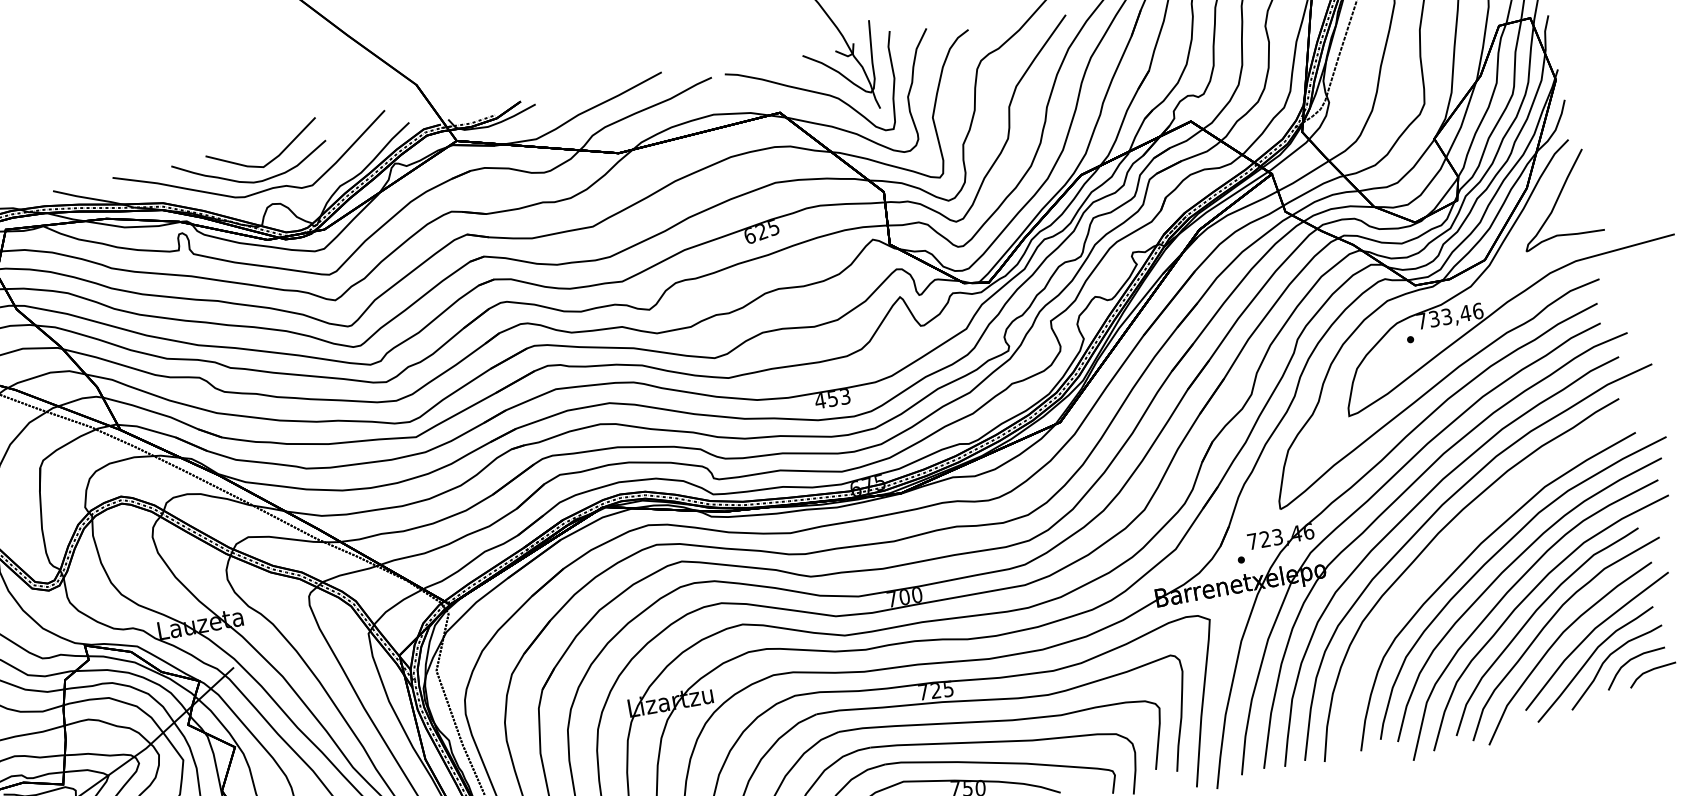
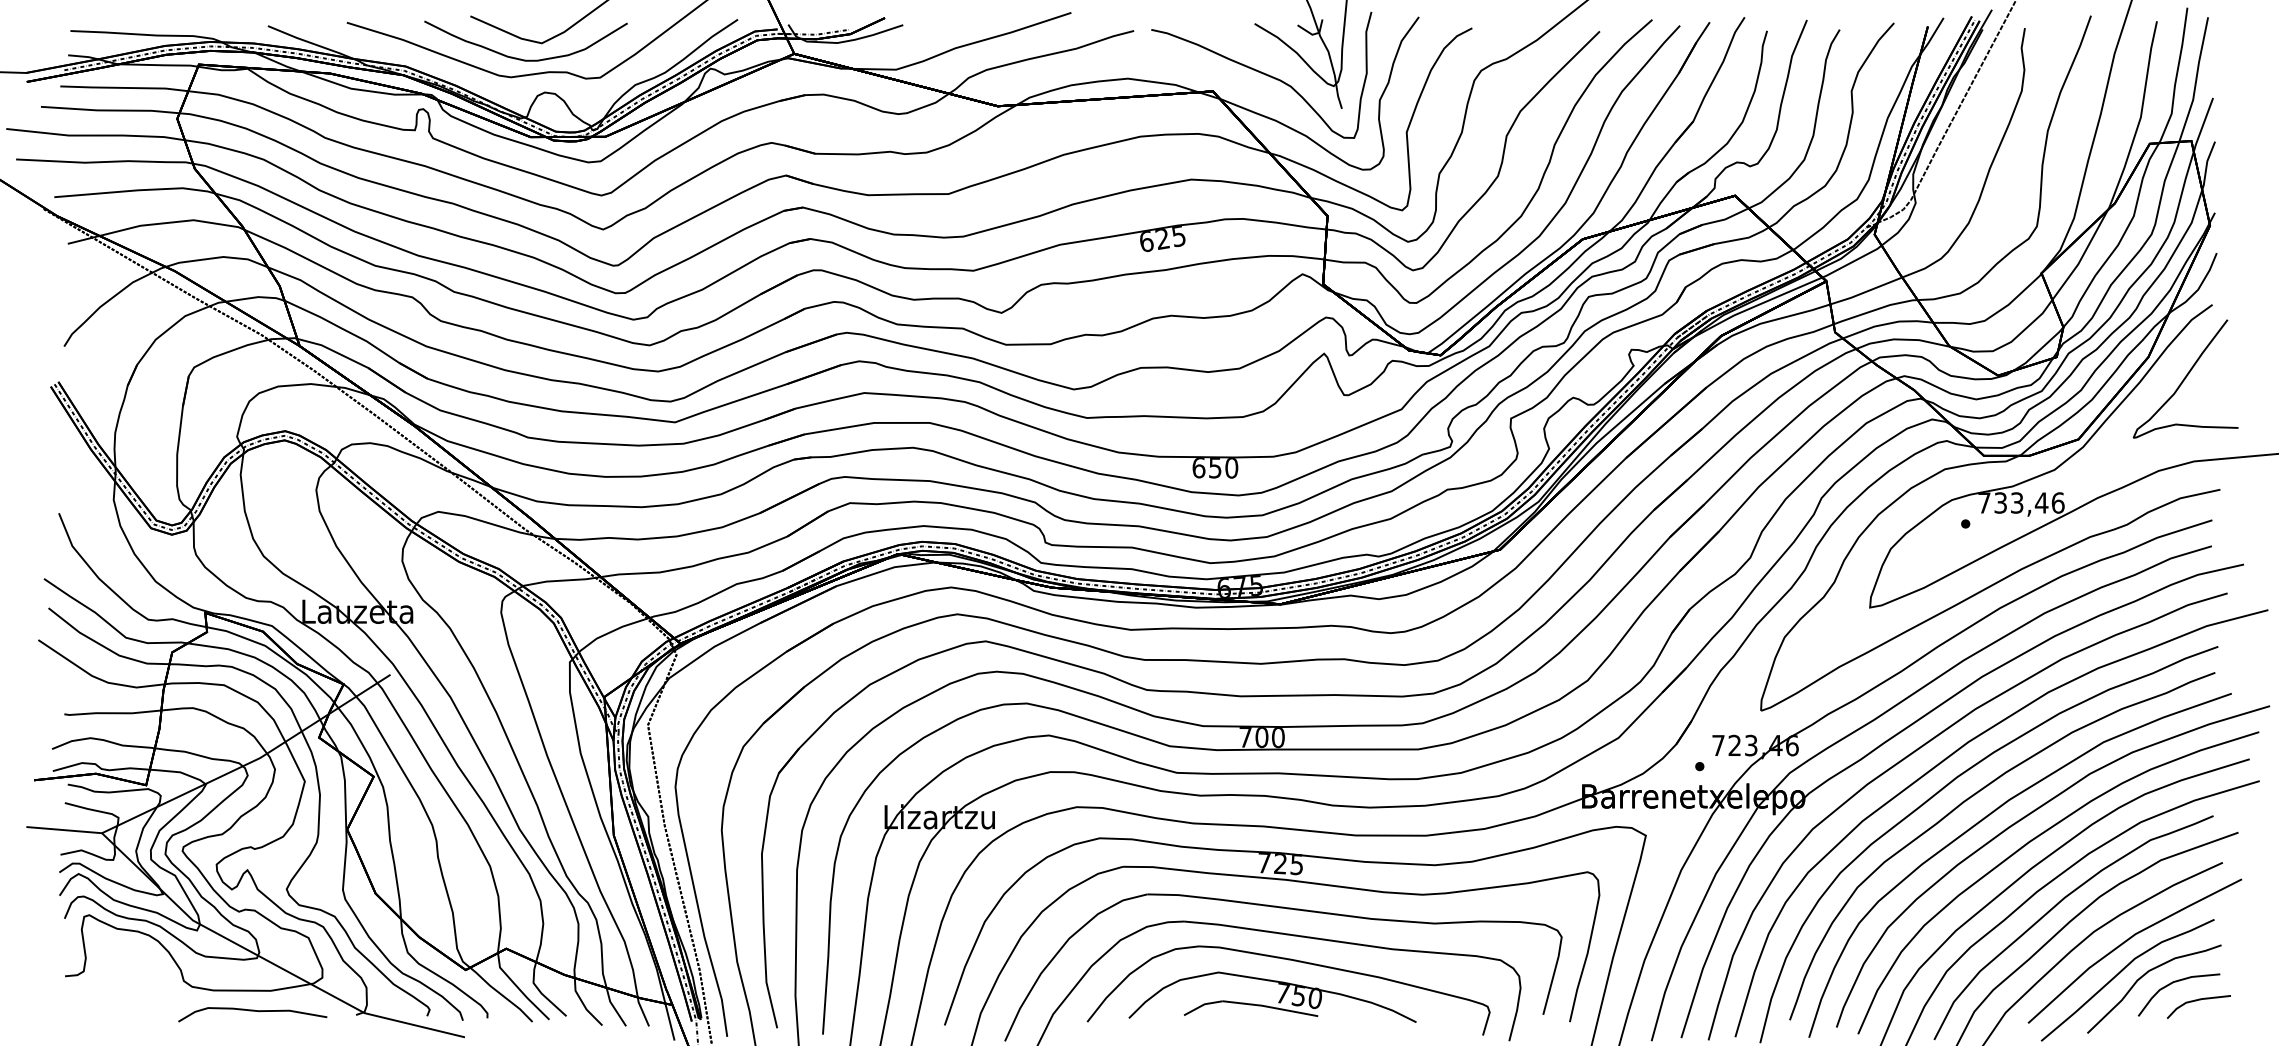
text: (832, 399) -> (1215, 468), 453 -> 650
curve: (1450, 548) -> (1969, 799), added

